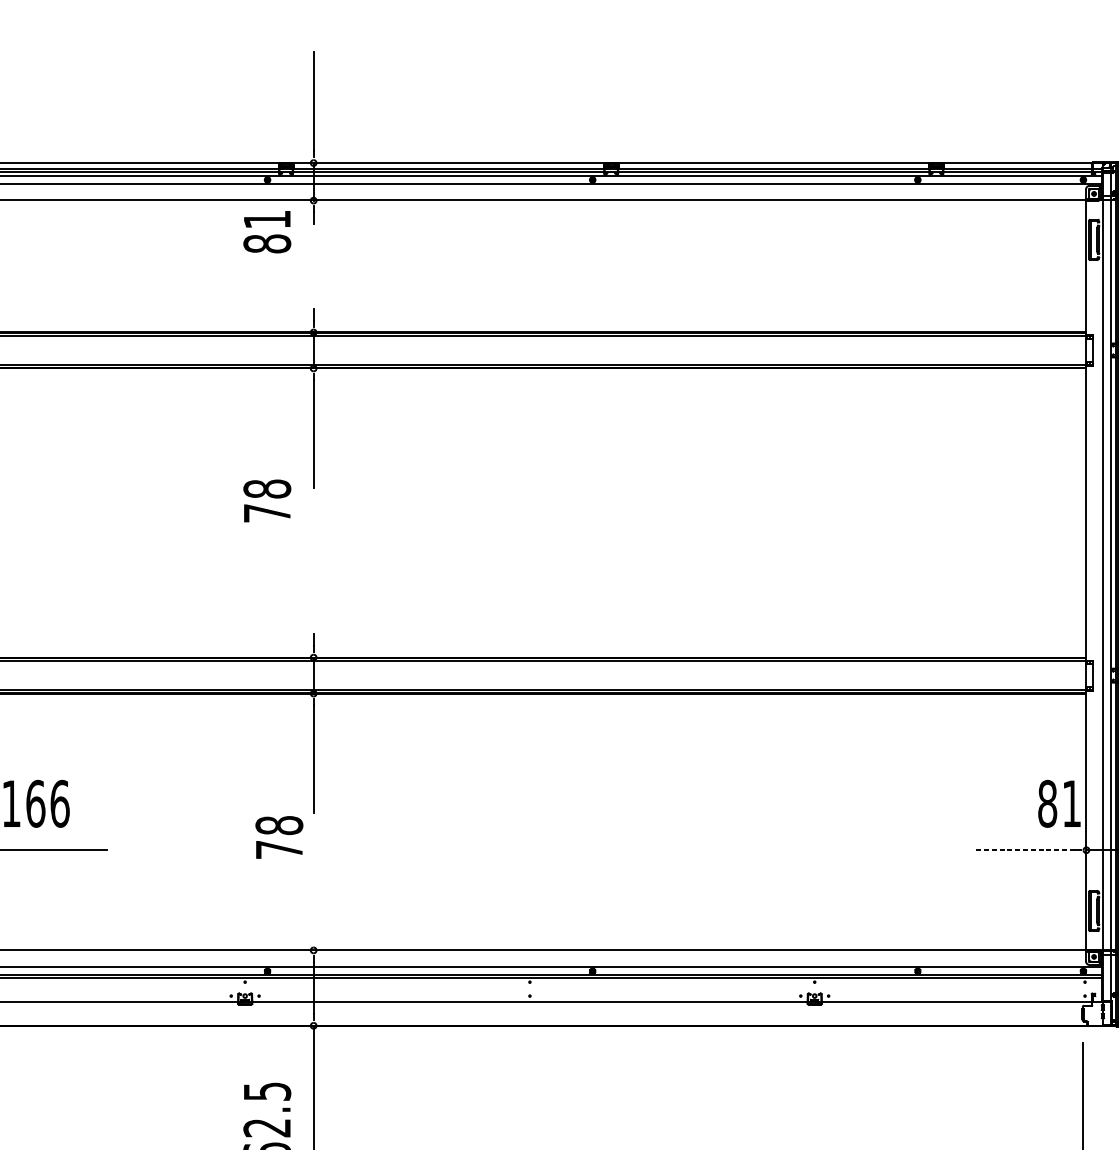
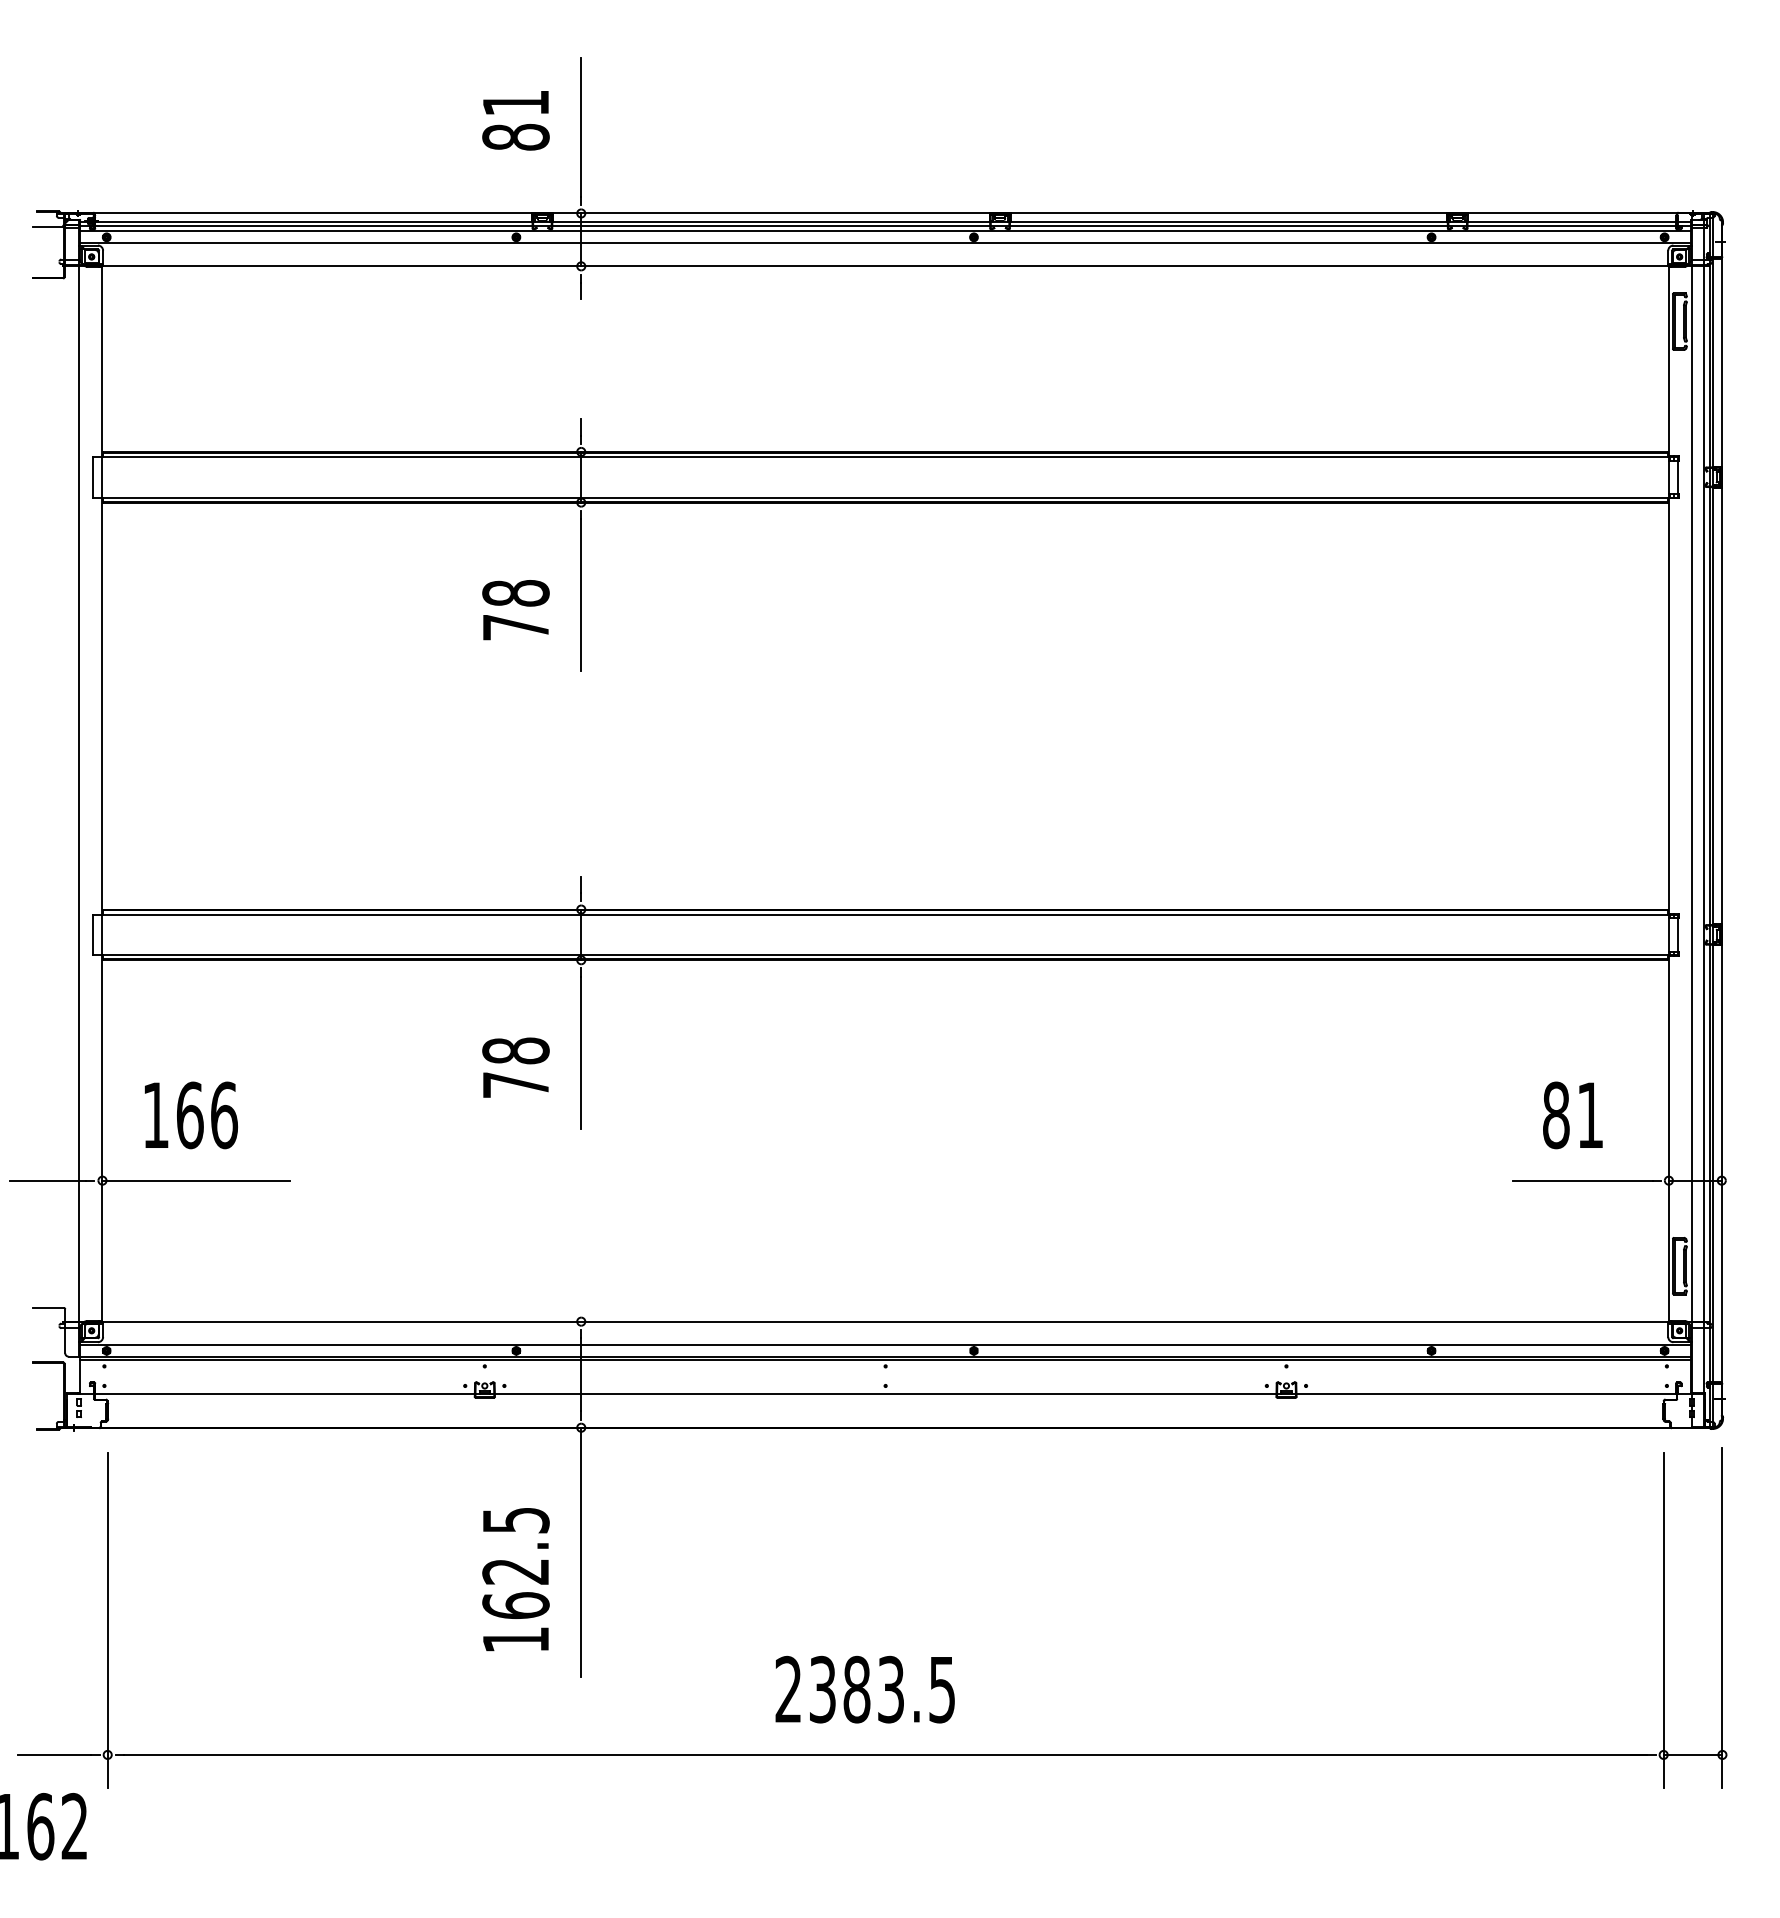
text: (266, 231) -> (515, 120), moved
text: (266, 501) -> (515, 610), moved
text: (1059, 803) -> (1572, 1115), moved
text: (279, 837) -> (515, 1067), moved
line: (1025, 850) -> (1582, 1180), dashed -> solid

